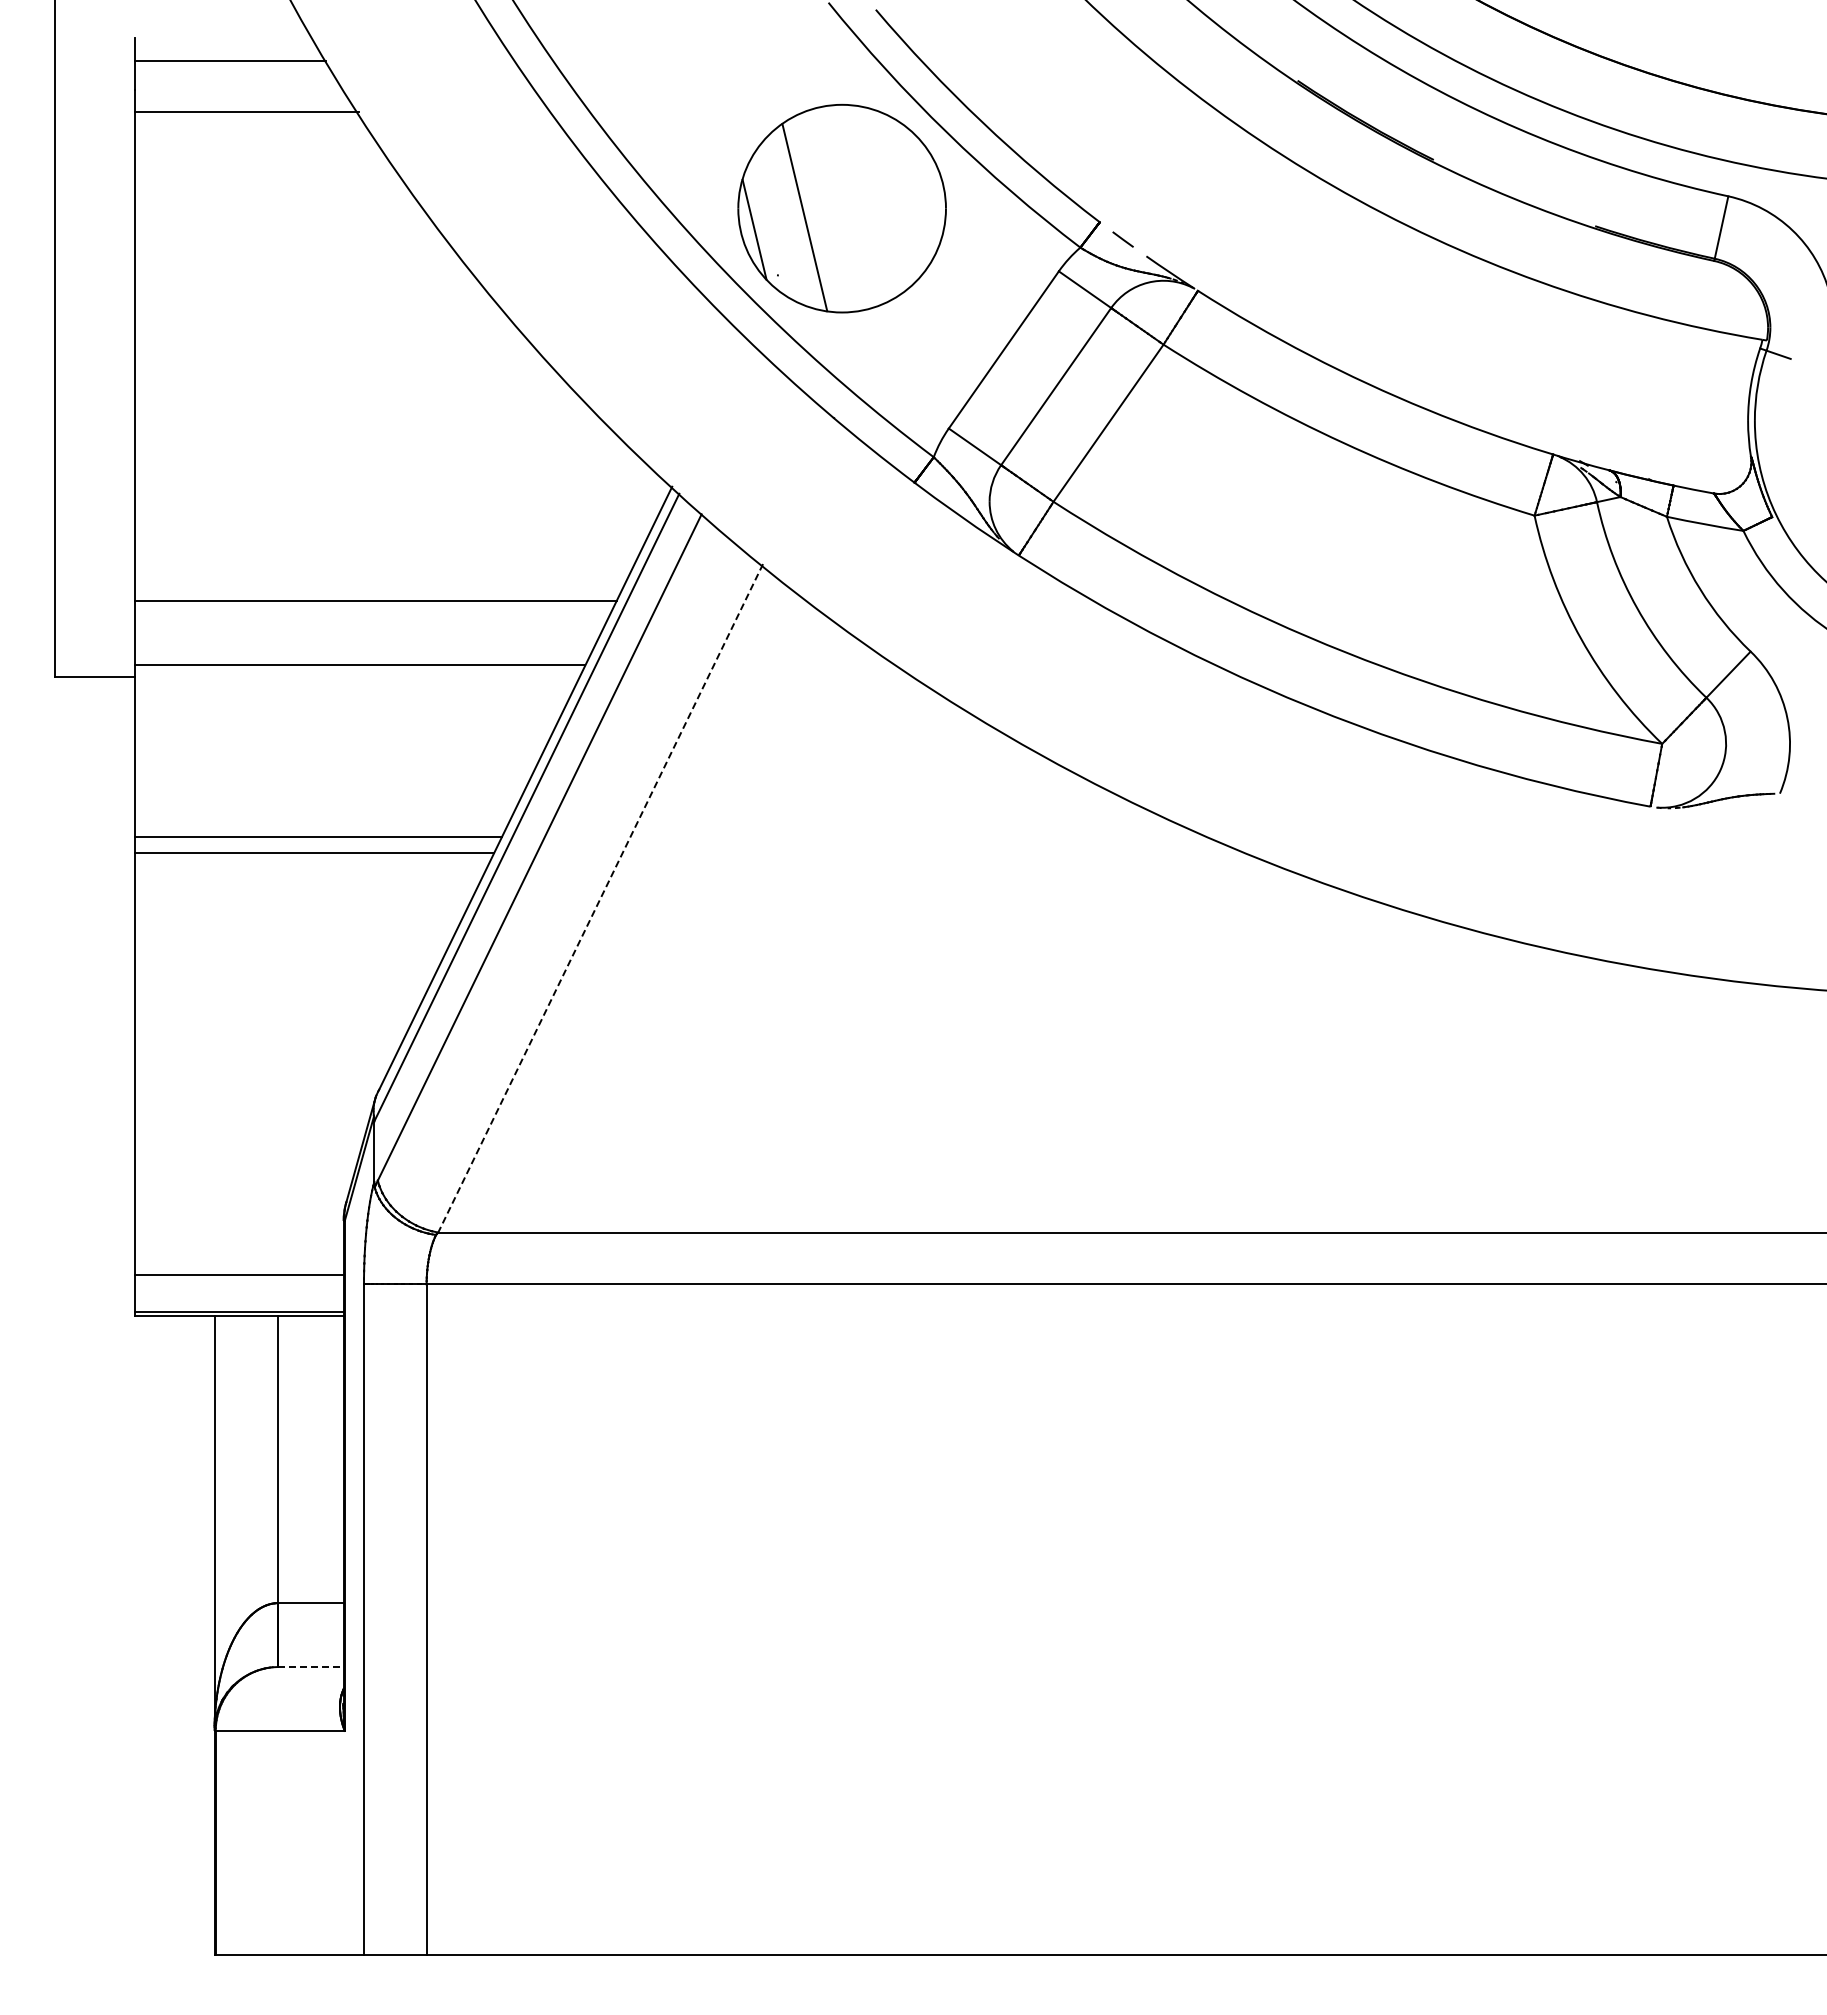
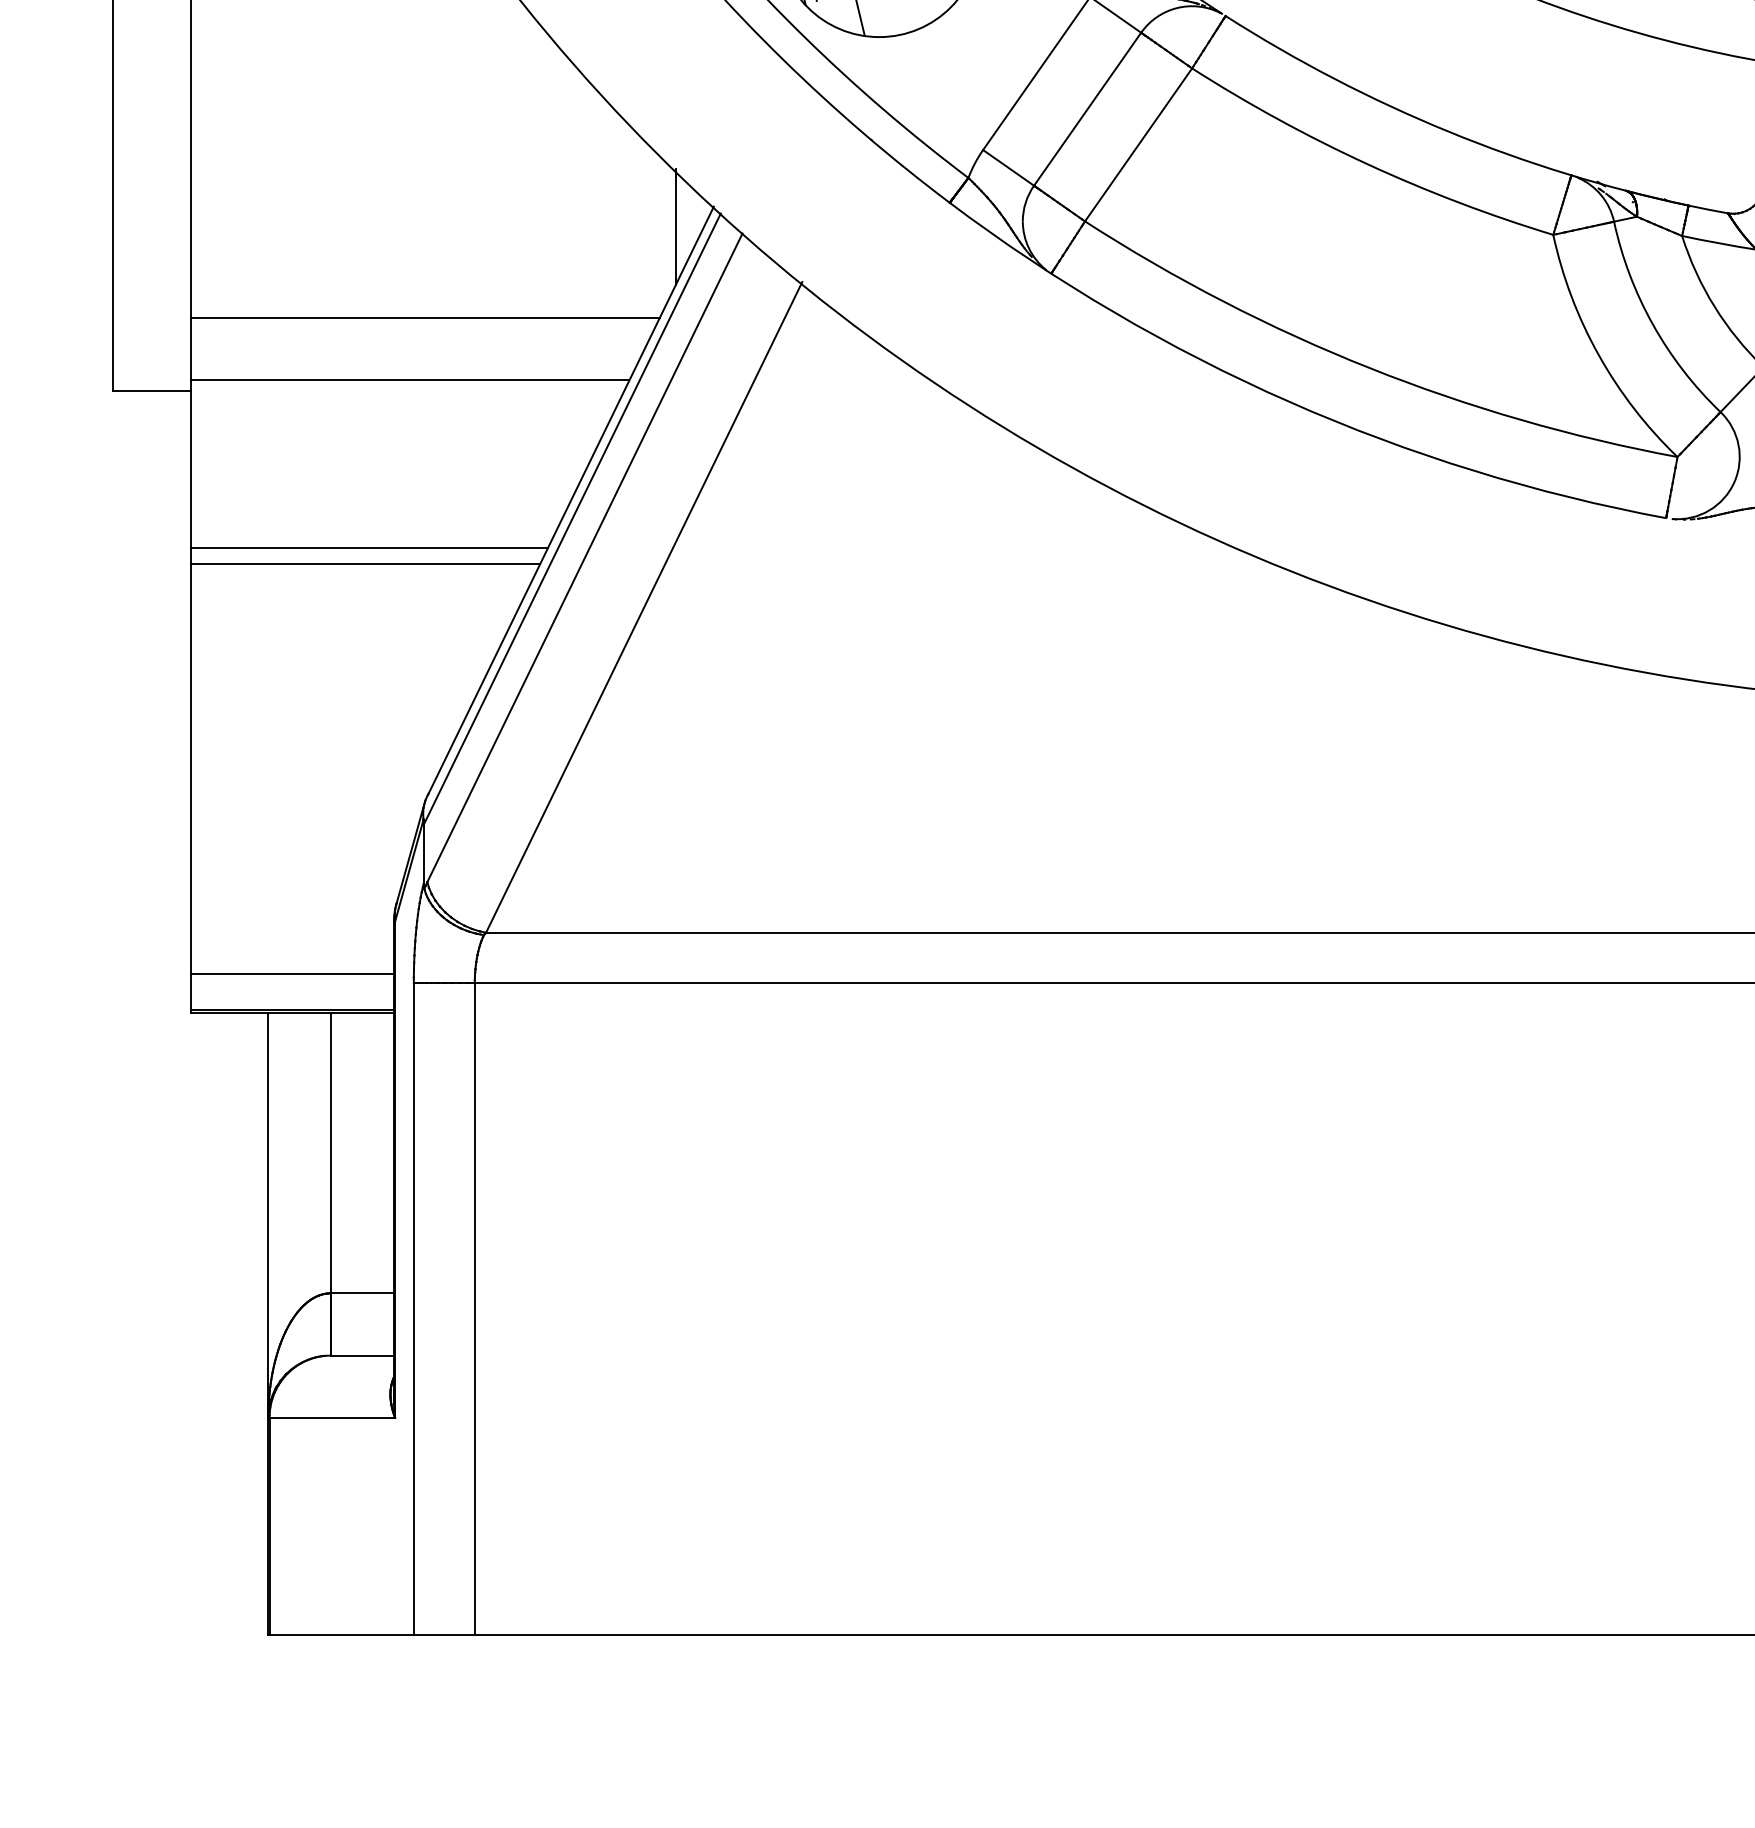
line: (633, 507) -> (676, 226), added
line: (600, 898) -> (644, 607), dashed -> solid
line: (310, 1667) -> (361, 1356), dashed -> solid

